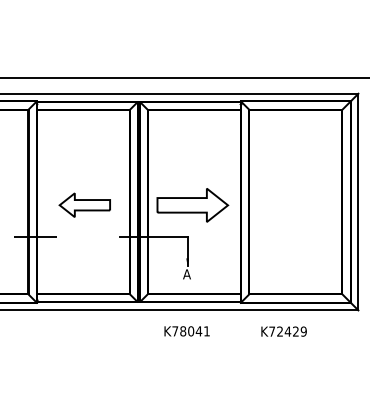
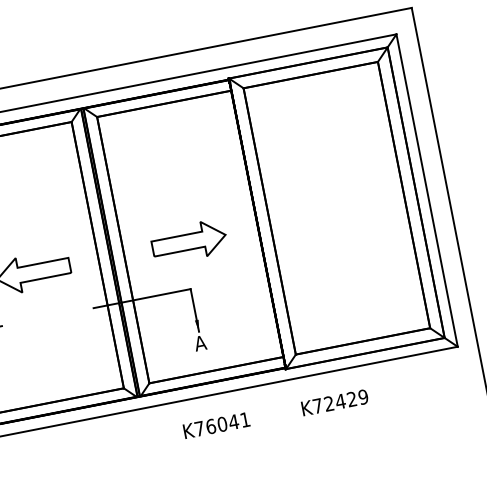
part: (192, 204) -> (188, 241), size x0.71
text: (183, 331) -> (211, 426), K78041 -> K76041
text: (283, 331) -> (334, 402), moved

